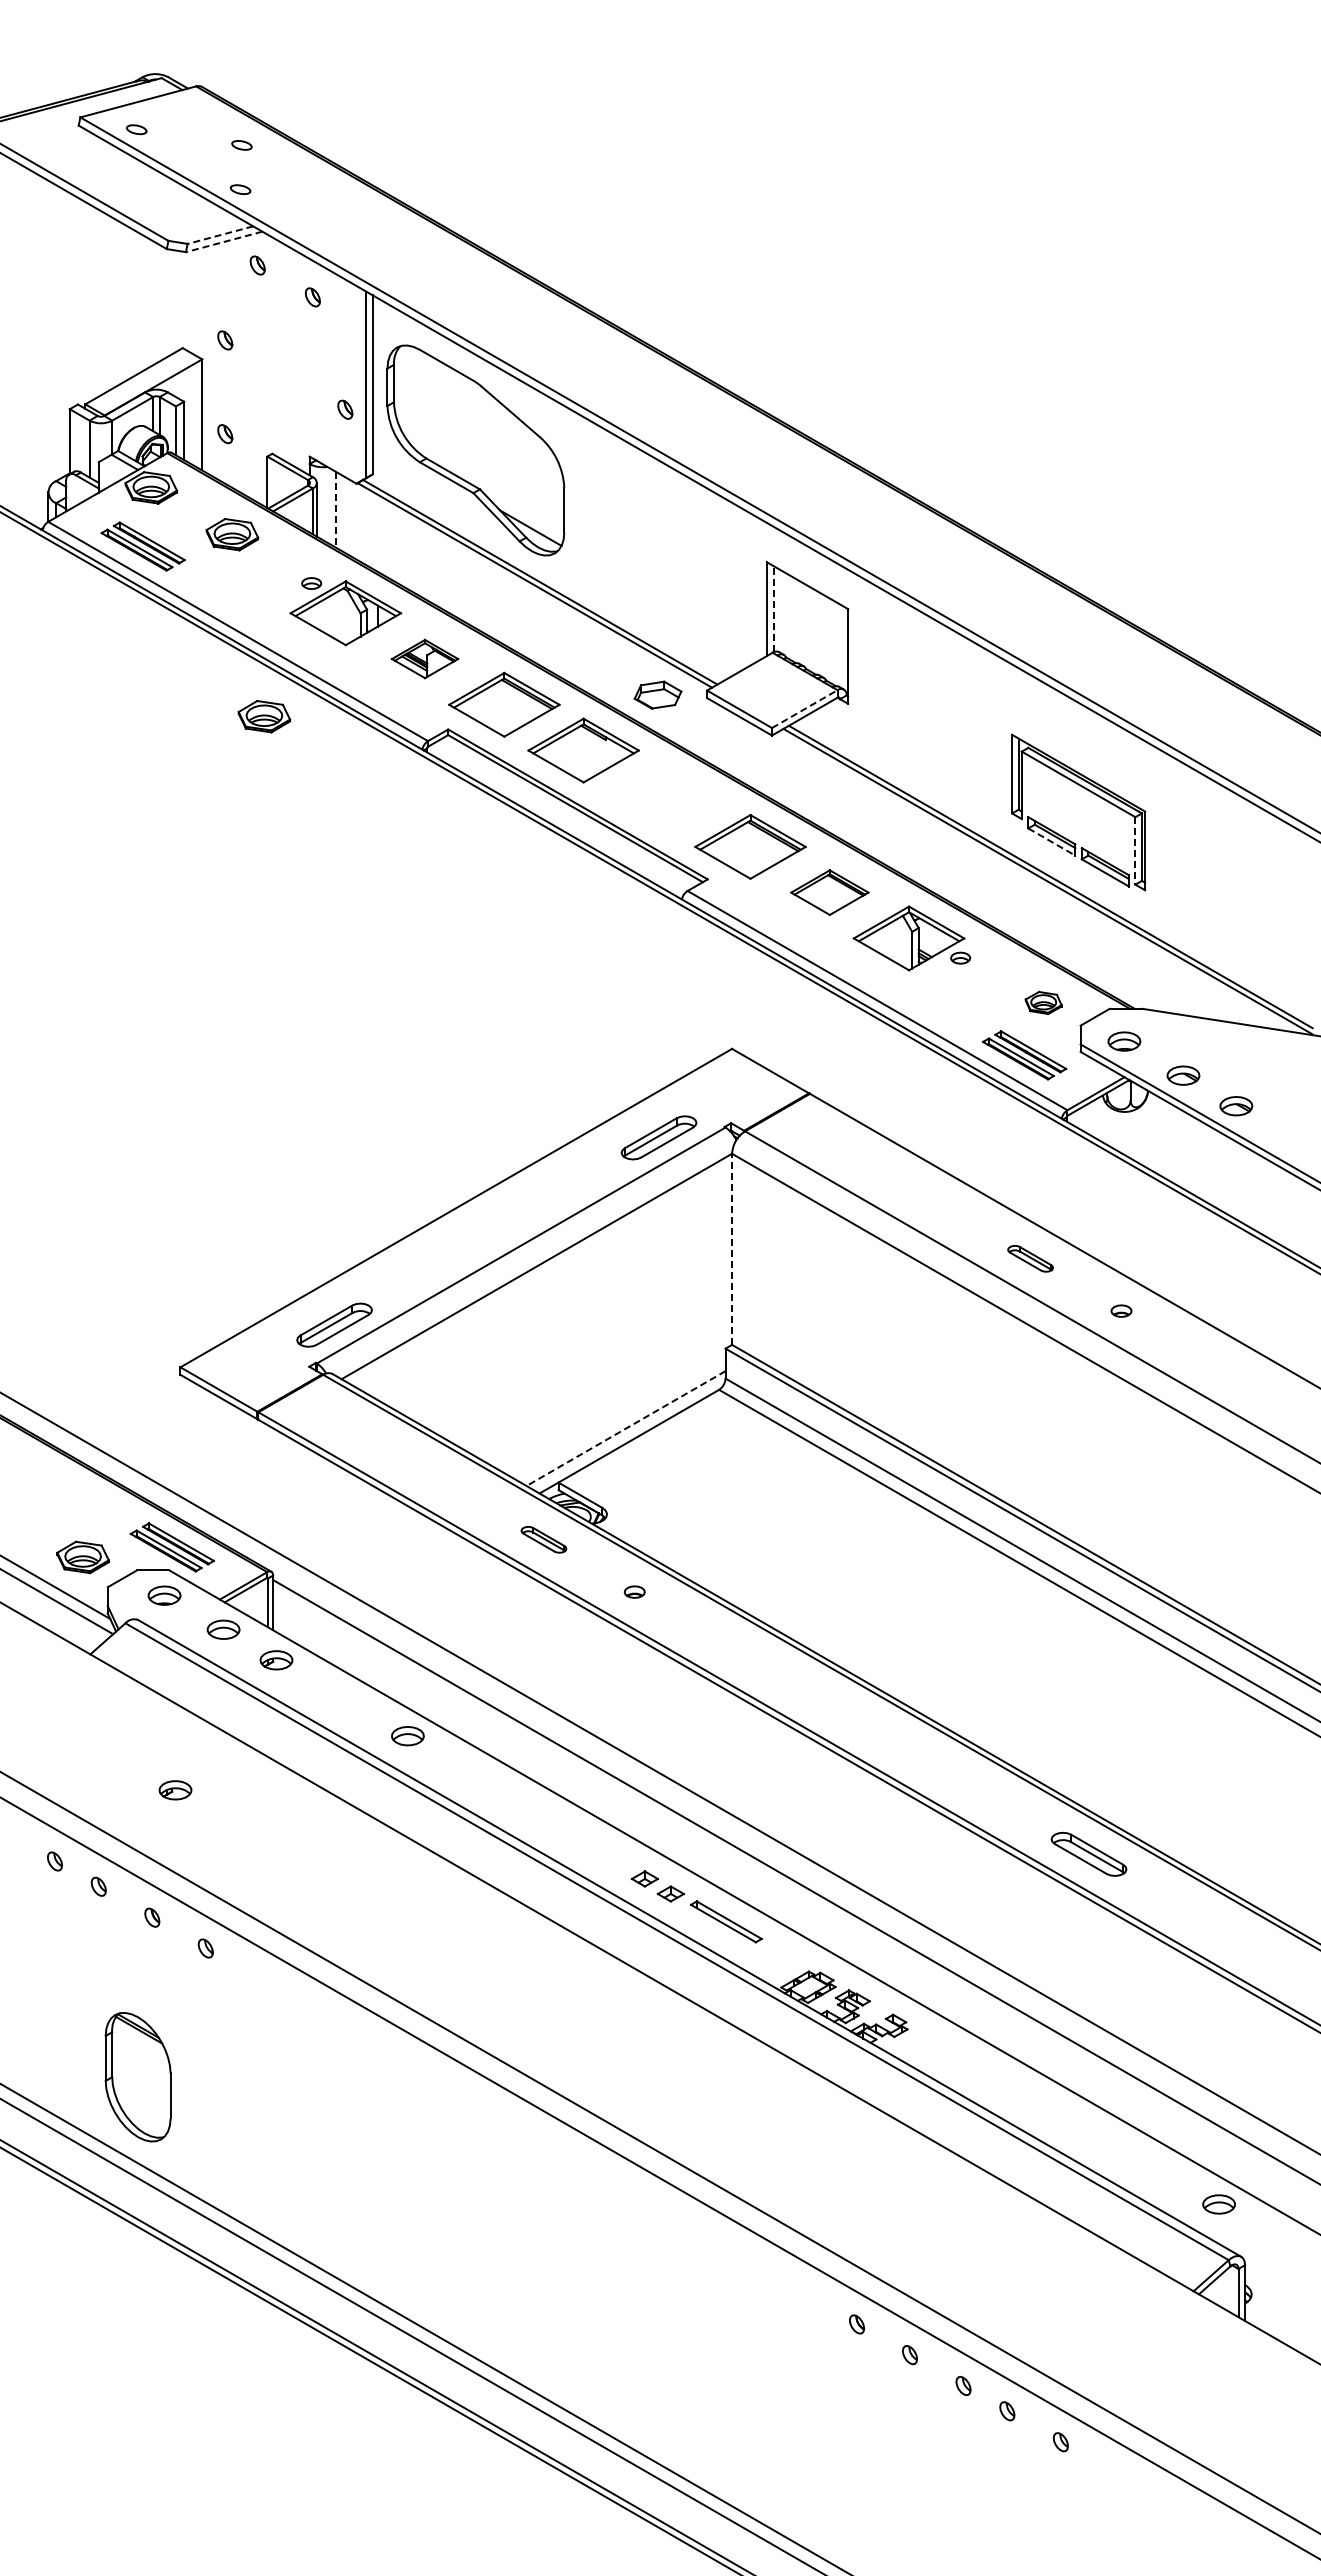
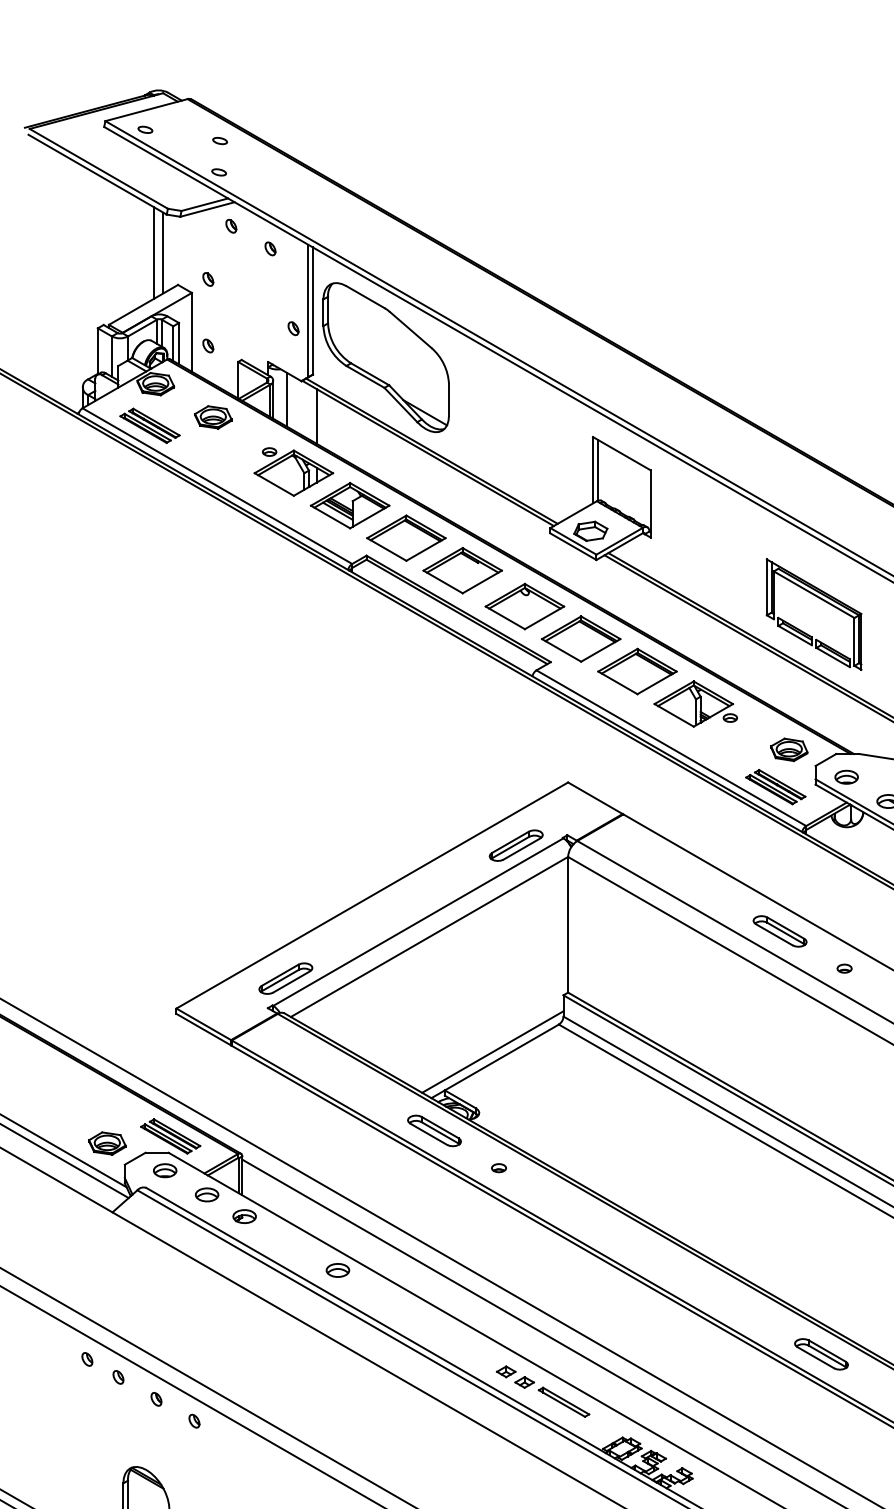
line: (220, 235) -> (204, 204), dashed -> solid
line: (224, 241) -> (207, 209), dashed -> solid
line: (149, 302) -> (154, 252), added
line: (161, 303) -> (163, 253), added
line: (335, 509) -> (286, 399), dashed -> solid
line: (377, 532) -> (316, 415), added
line: (773, 608) -> (597, 469), dashed -> solid
part: (424, 658) -> (349, 505), size x1.67
part: (657, 694) -> (590, 530), moved
line: (804, 709) -> (619, 541), dashed -> solid
part: (264, 716) -> (236, 546), removed
part: (671, 801) -> (525, 606), added
line: (1052, 842) -> (795, 635), dashed -> solid
line: (1135, 850) -> (854, 641), dashed -> solid
part: (829, 892) -> (637, 671), size x1.43
part: (1043, 1002) -> (789, 749), size x1.43
line: (732, 1249) -> (568, 924), dashed -> solid
part: (1030, 1258) -> (779, 931), size x1.67
line: (626, 1428) -> (493, 1052), dashed -> solid
part: (543, 1539) -> (434, 1130), size x1.67
part: (175, 1790) -> (172, 1309), removed

